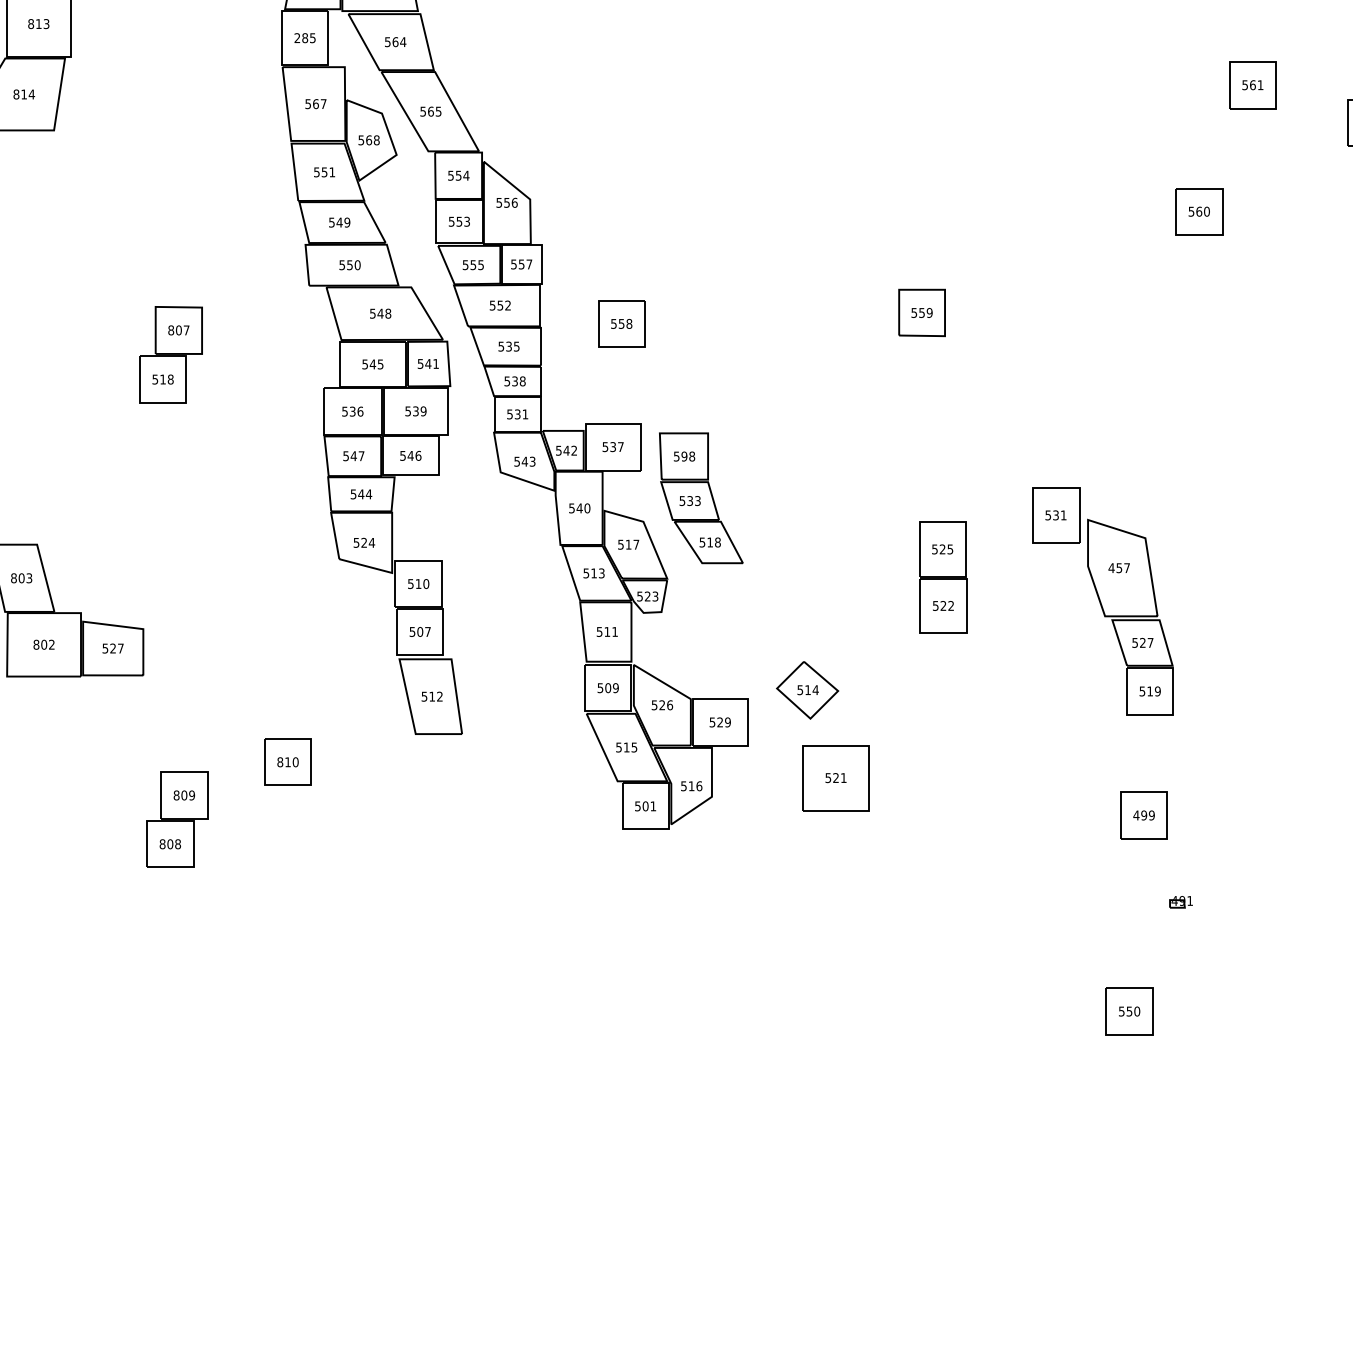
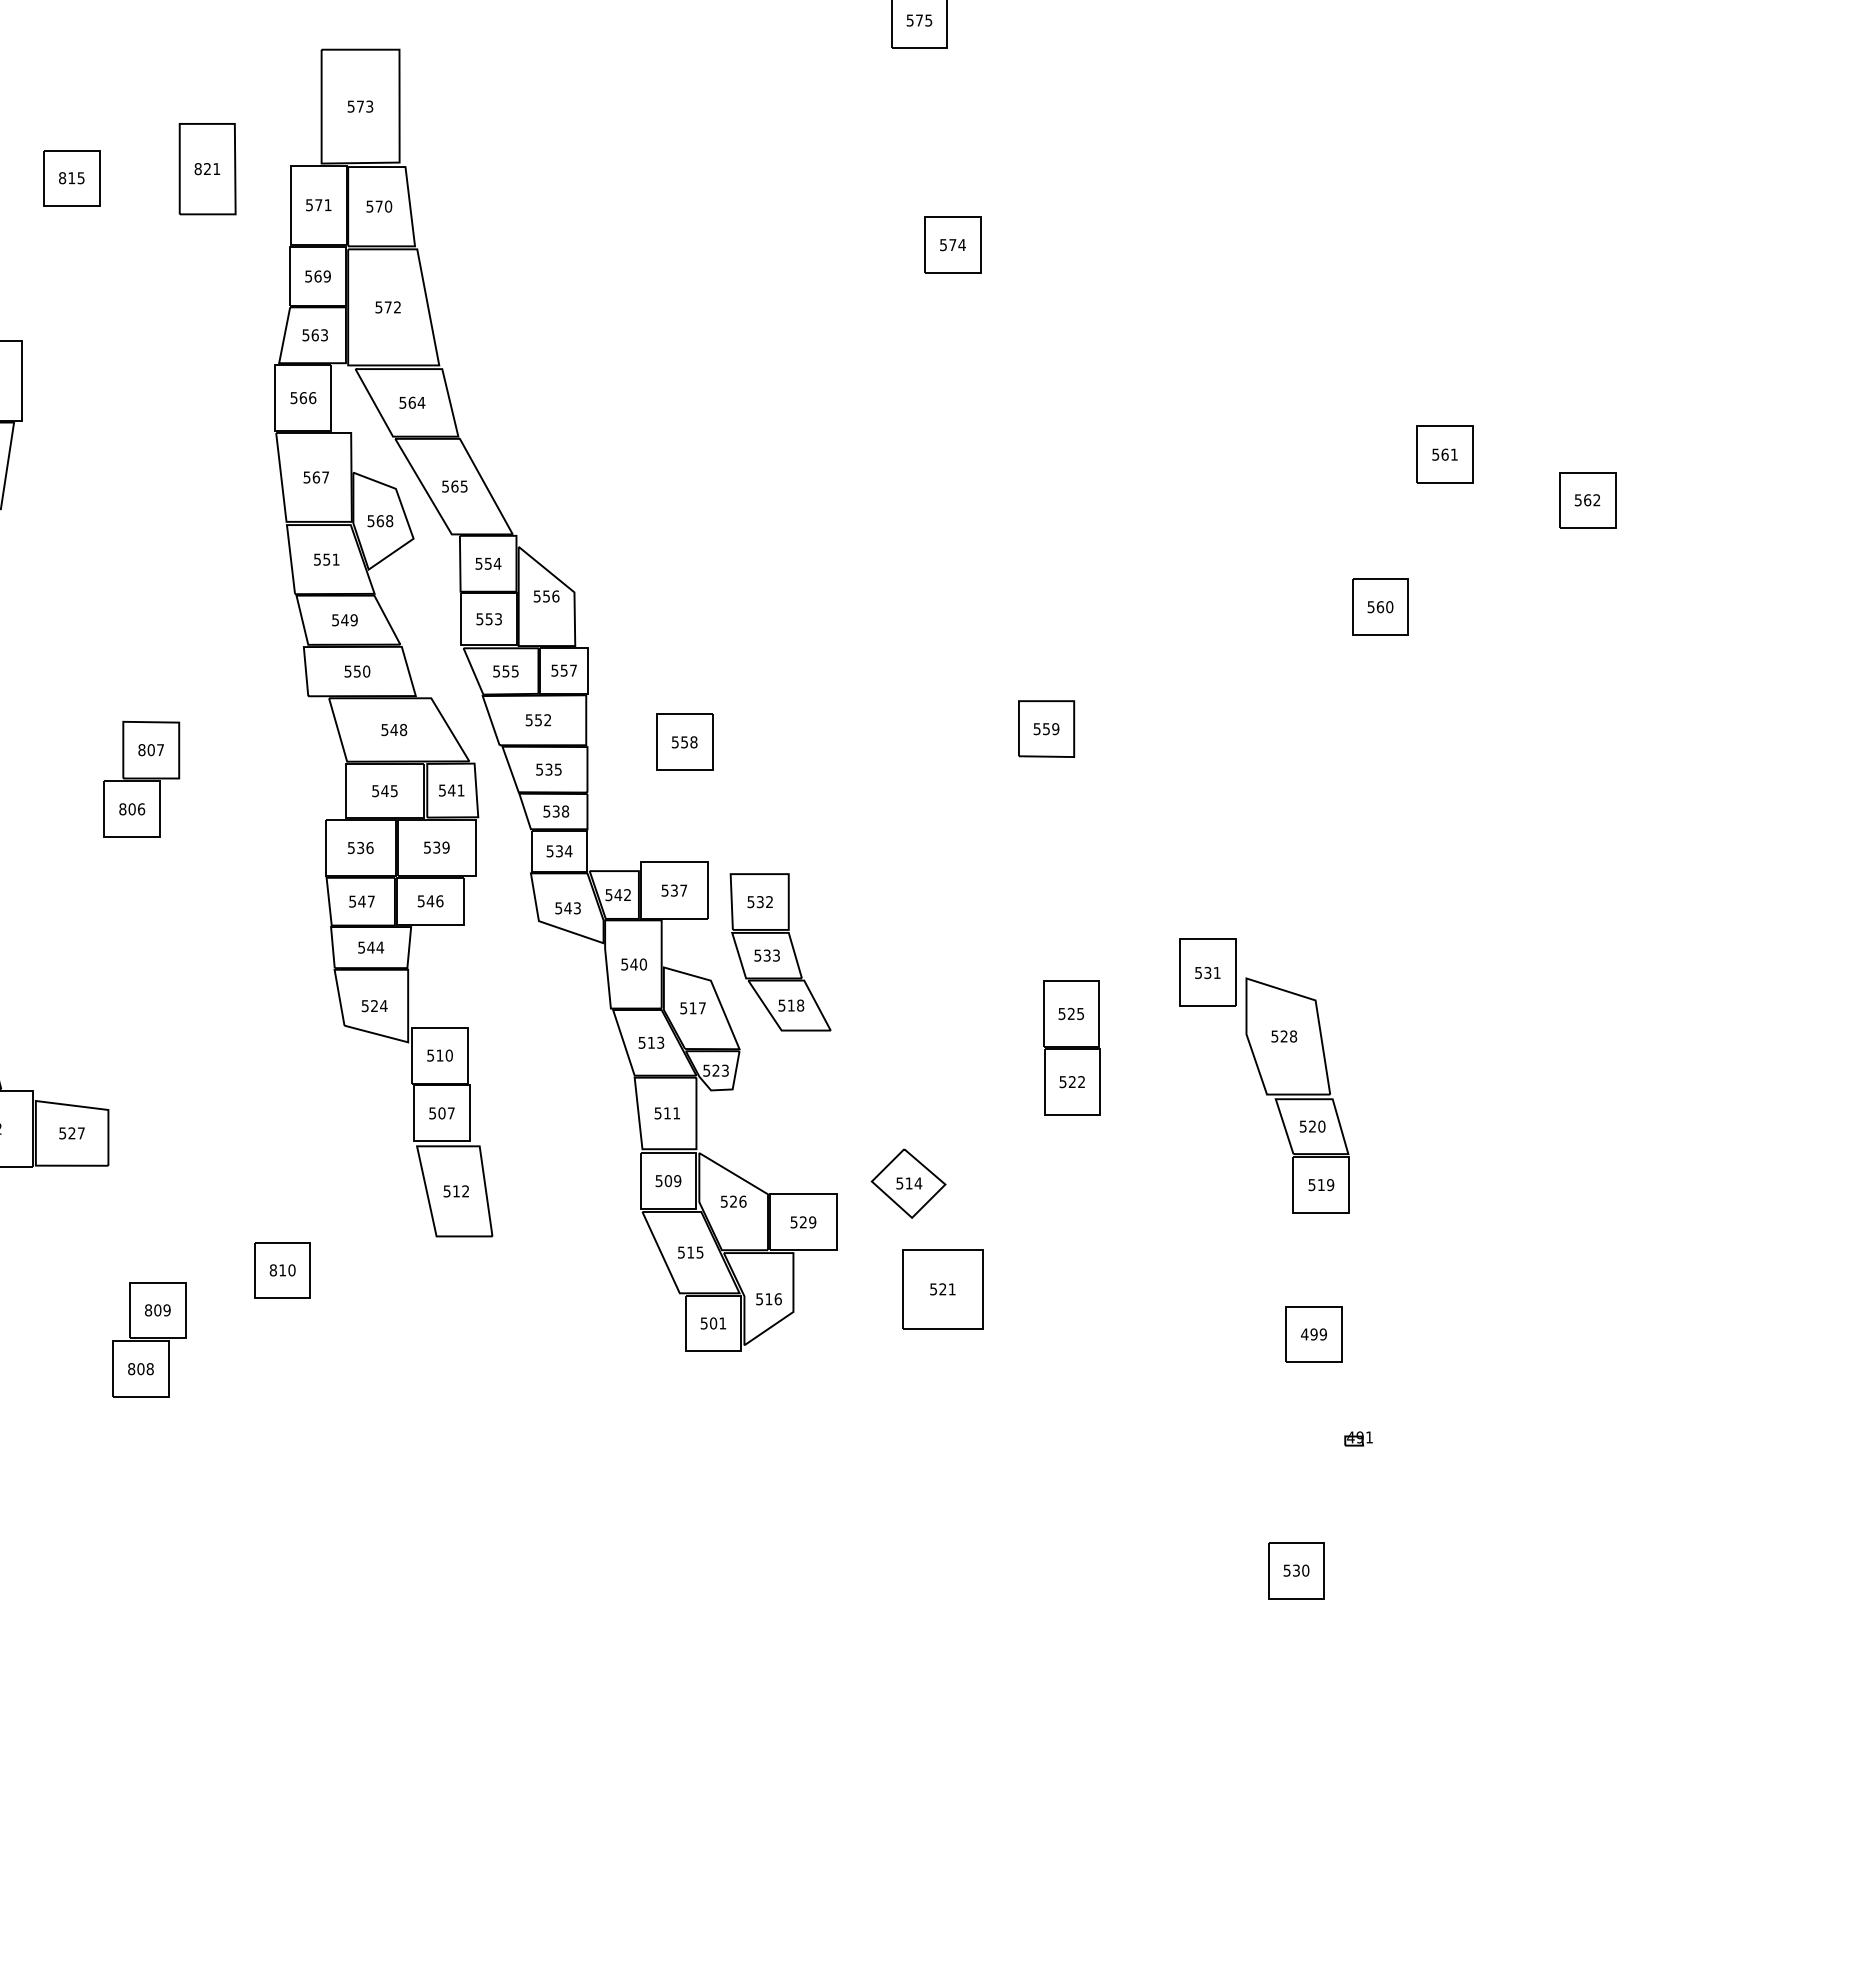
text: (305, 38) -> (303, 398), 285 -> 566
text: (163, 379) -> (132, 809), 518 -> 806
text: (525, 414) -> (568, 851), 531 -> 534
text: (687, 456) -> (764, 902), 598 -> 532
text: (1119, 568) -> (1284, 1036), 457 -> 528
text: (1150, 642) -> (1321, 1126), 527 -> 520
text: (1129, 1010) -> (1296, 1569), 550 -> 530

